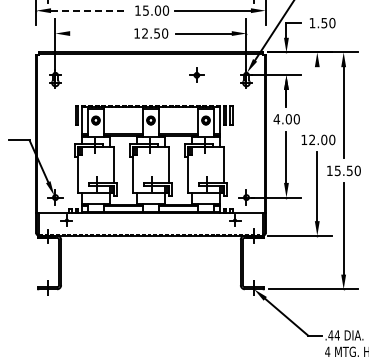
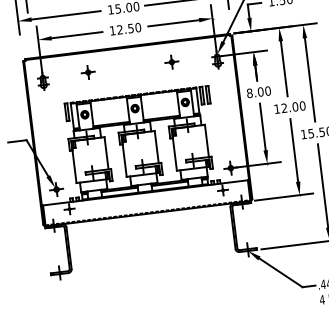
line: (88, 10) -> (65, 15), dashed -> solid
line: (97, 33) -> (76, 35), added
part: (104, 74) -> (87, 71), added
line: (317, 97) -> (284, 68), added
text: (276, 119) -> (249, 93), 4.00 -> 8.00

